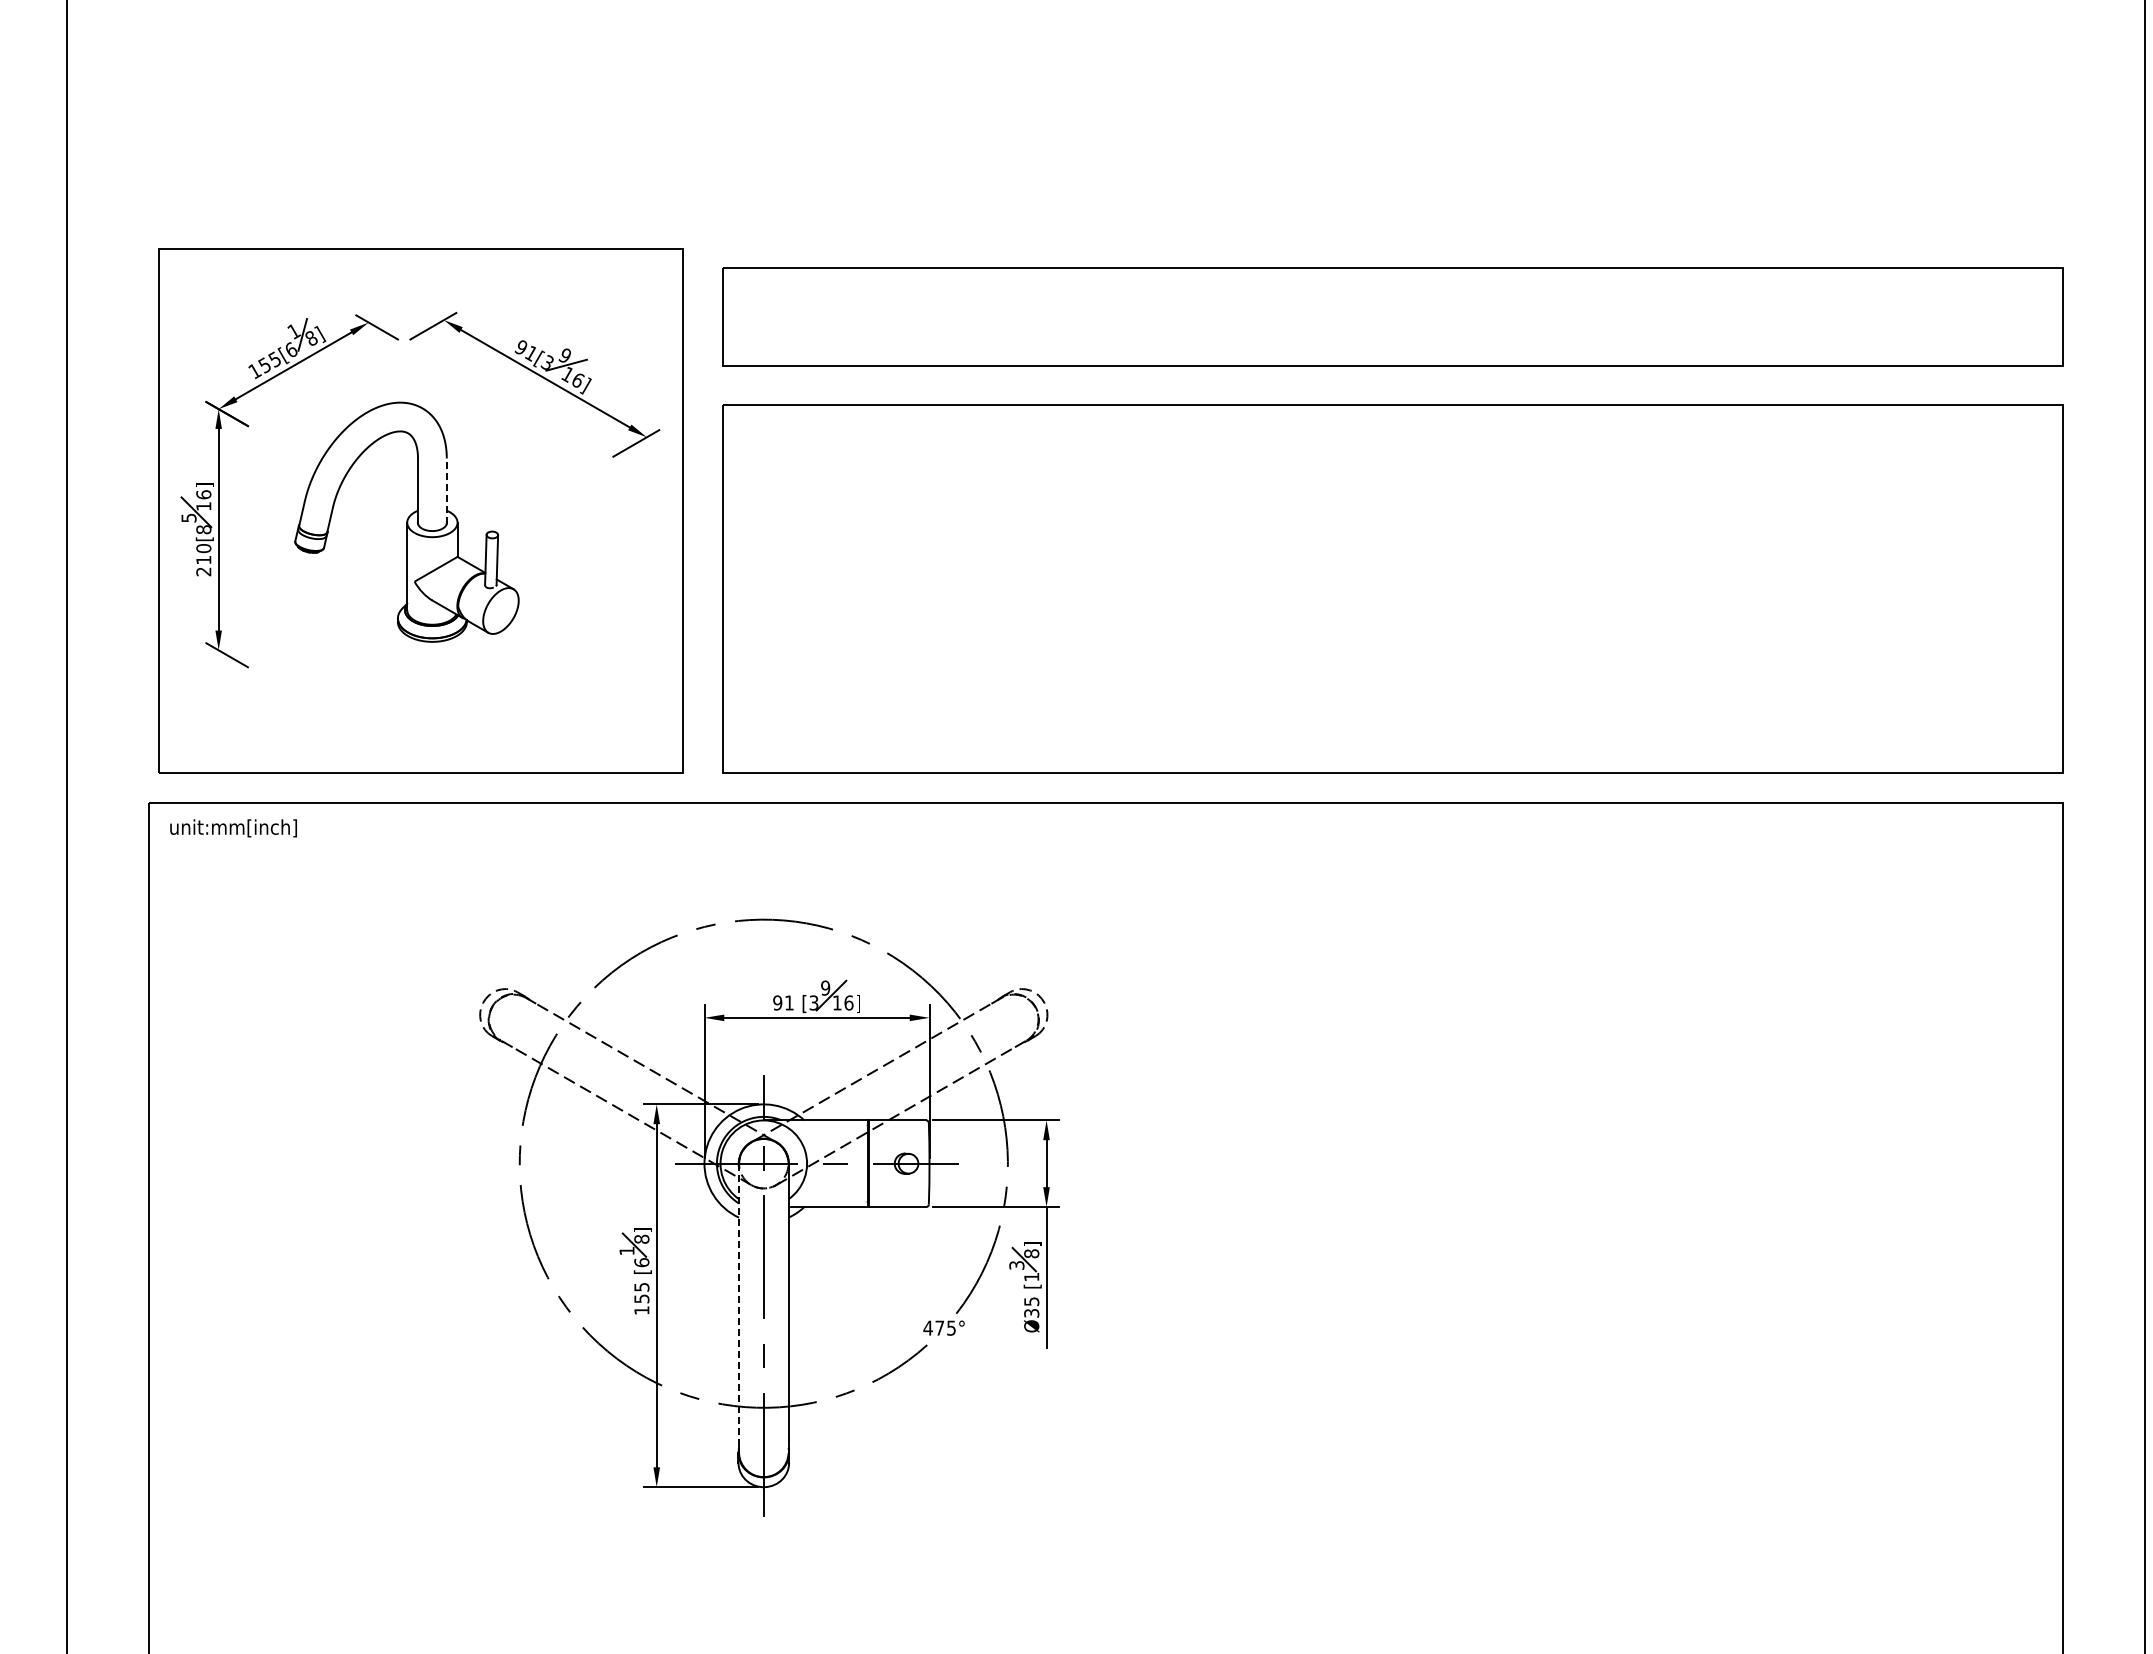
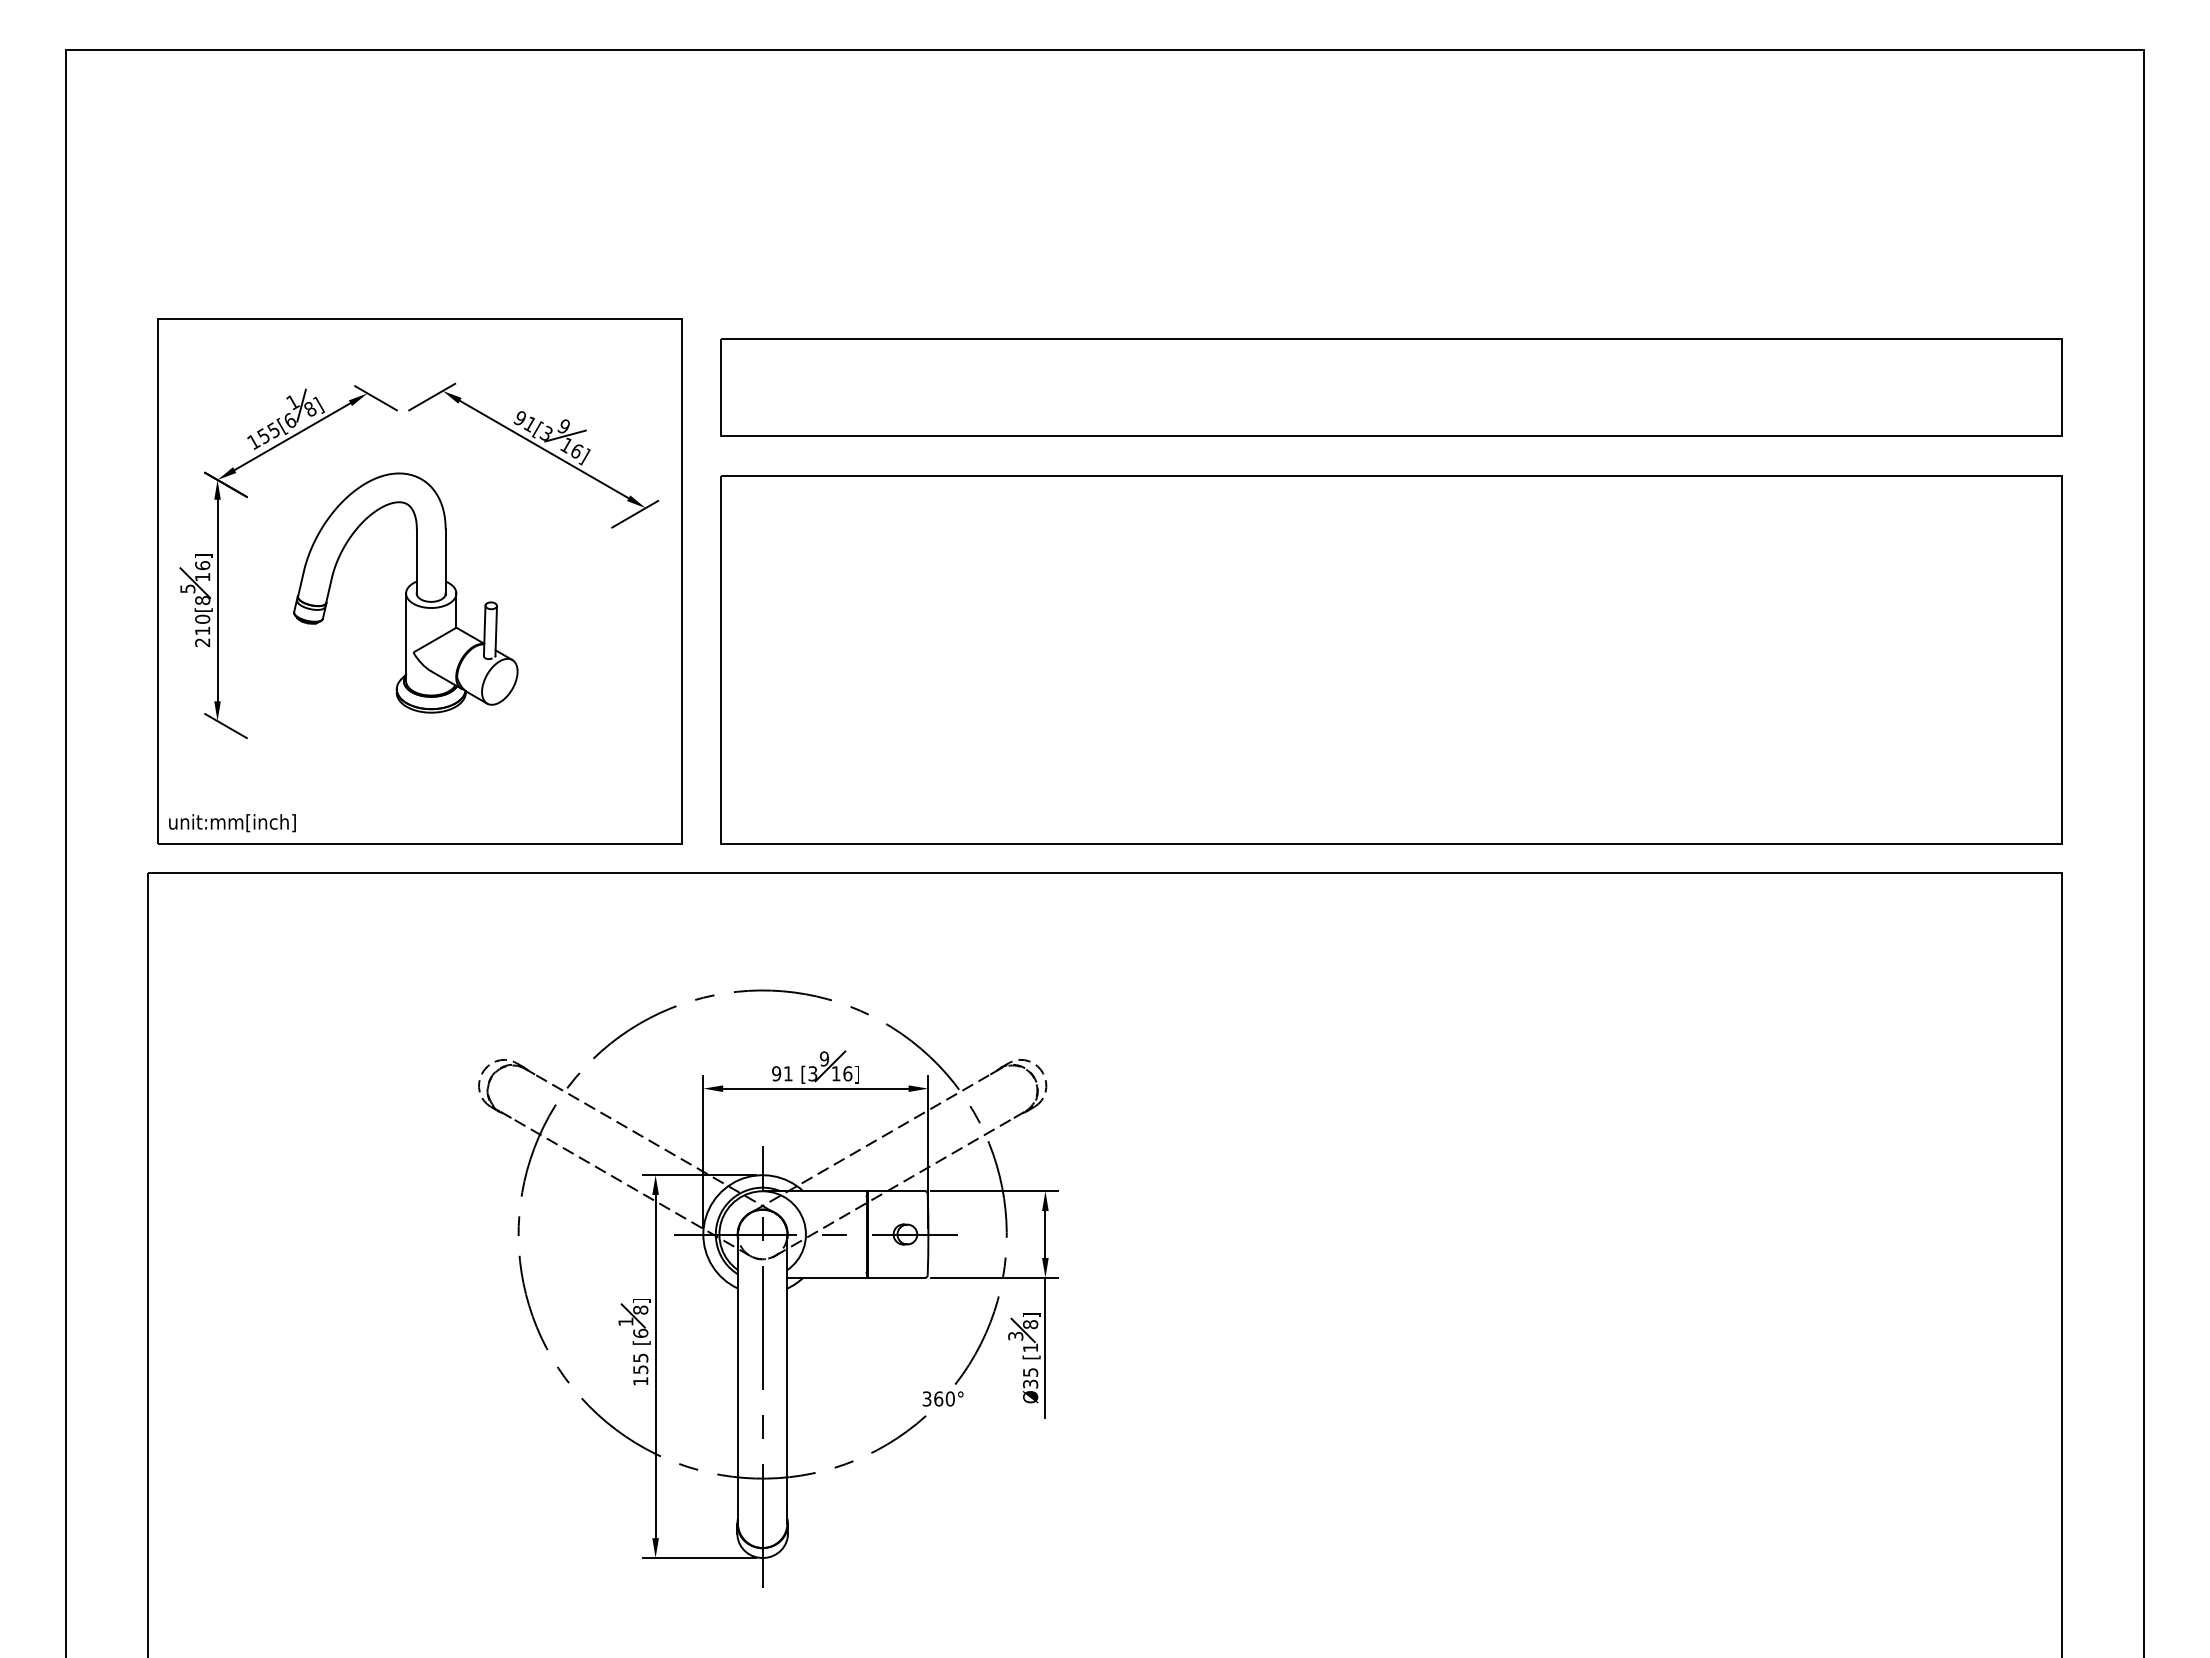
line: (446, 491) -> (445, 562), dashed -> solid
text: (233, 828) -> (232, 823), moved
line: (738, 1301) -> (737, 1372), dashed -> solid
text: (939, 1327) -> (938, 1398), 475° -> 360°

